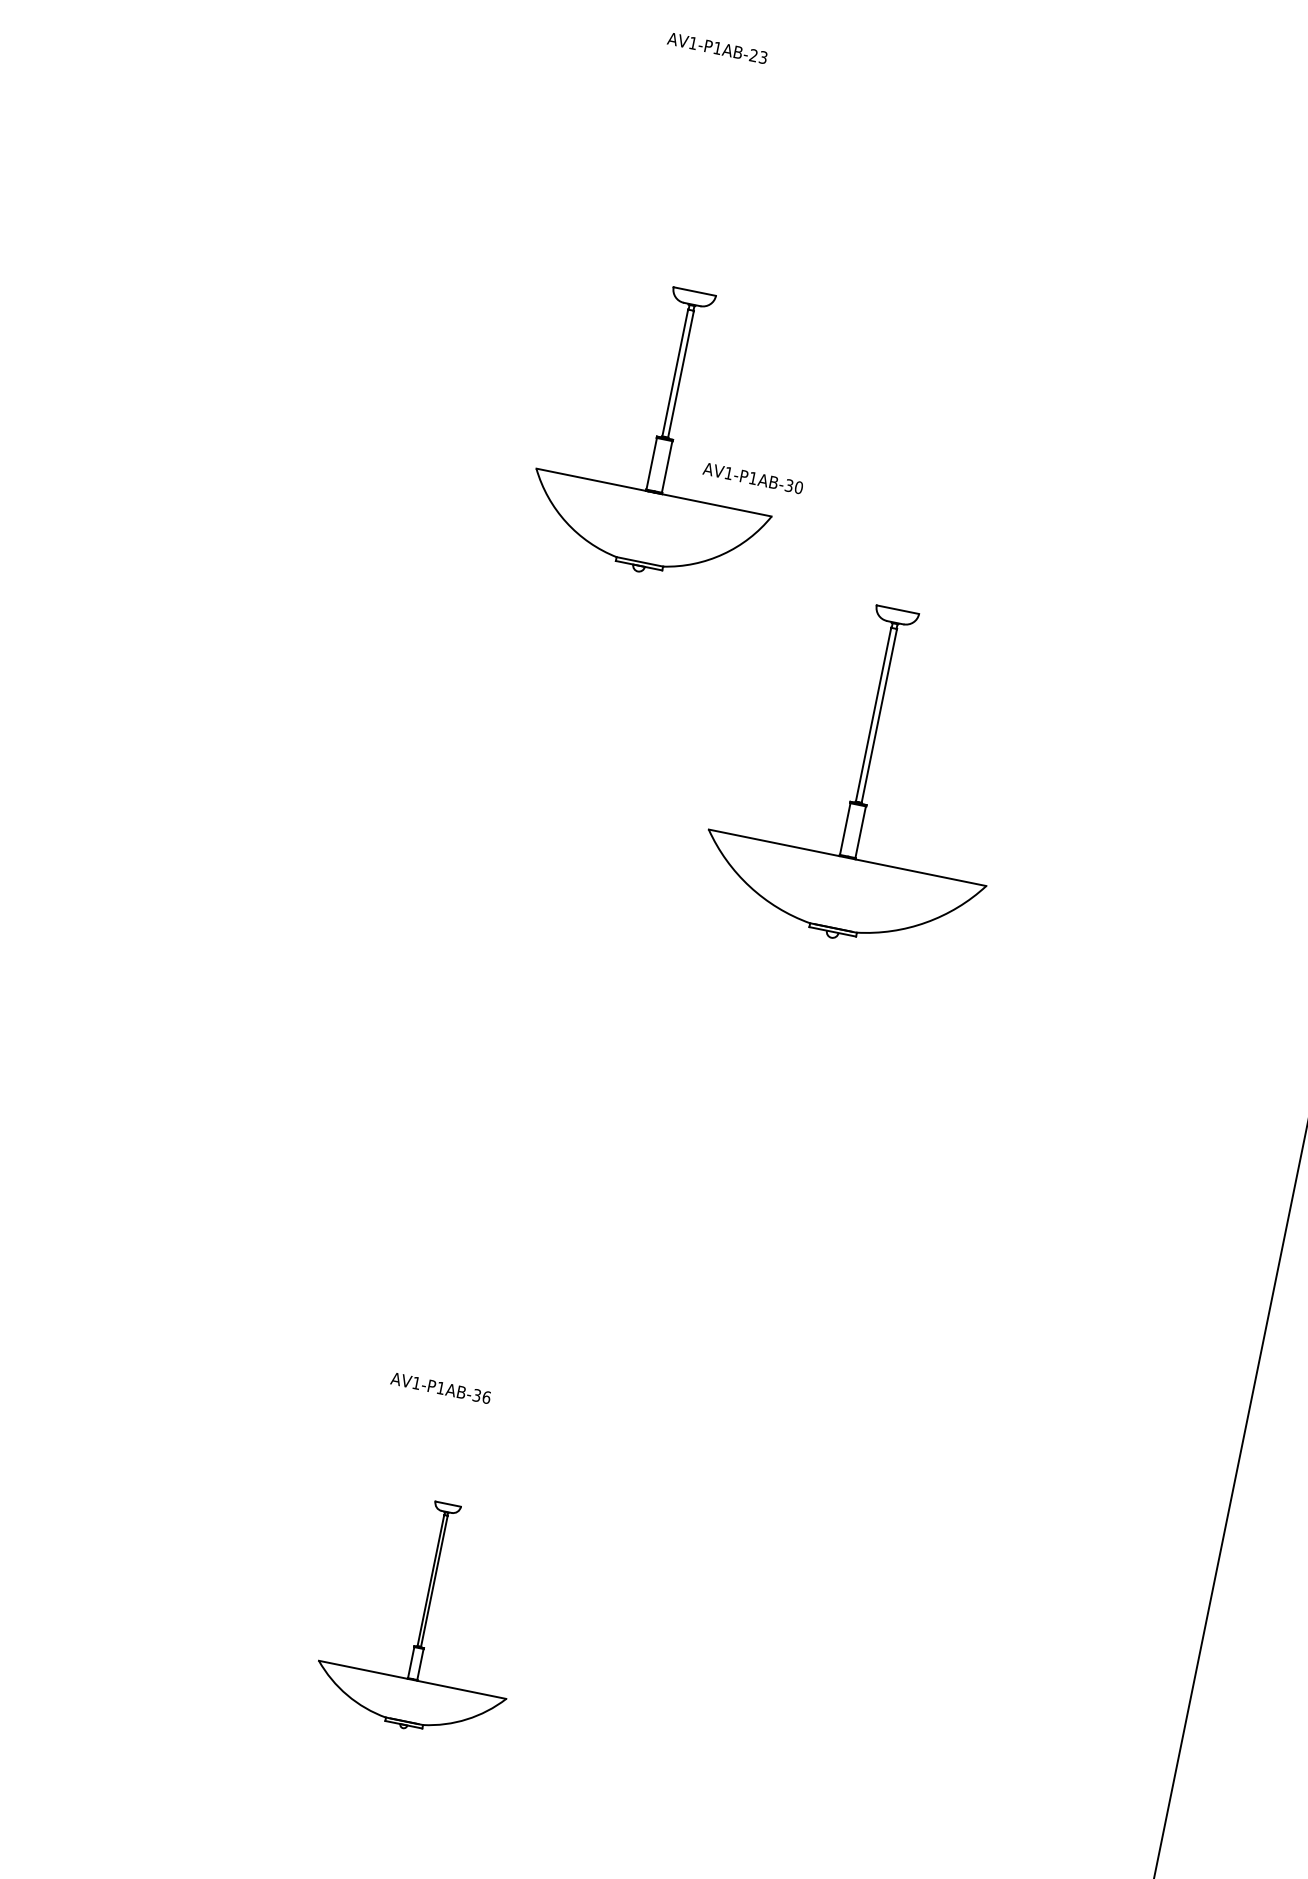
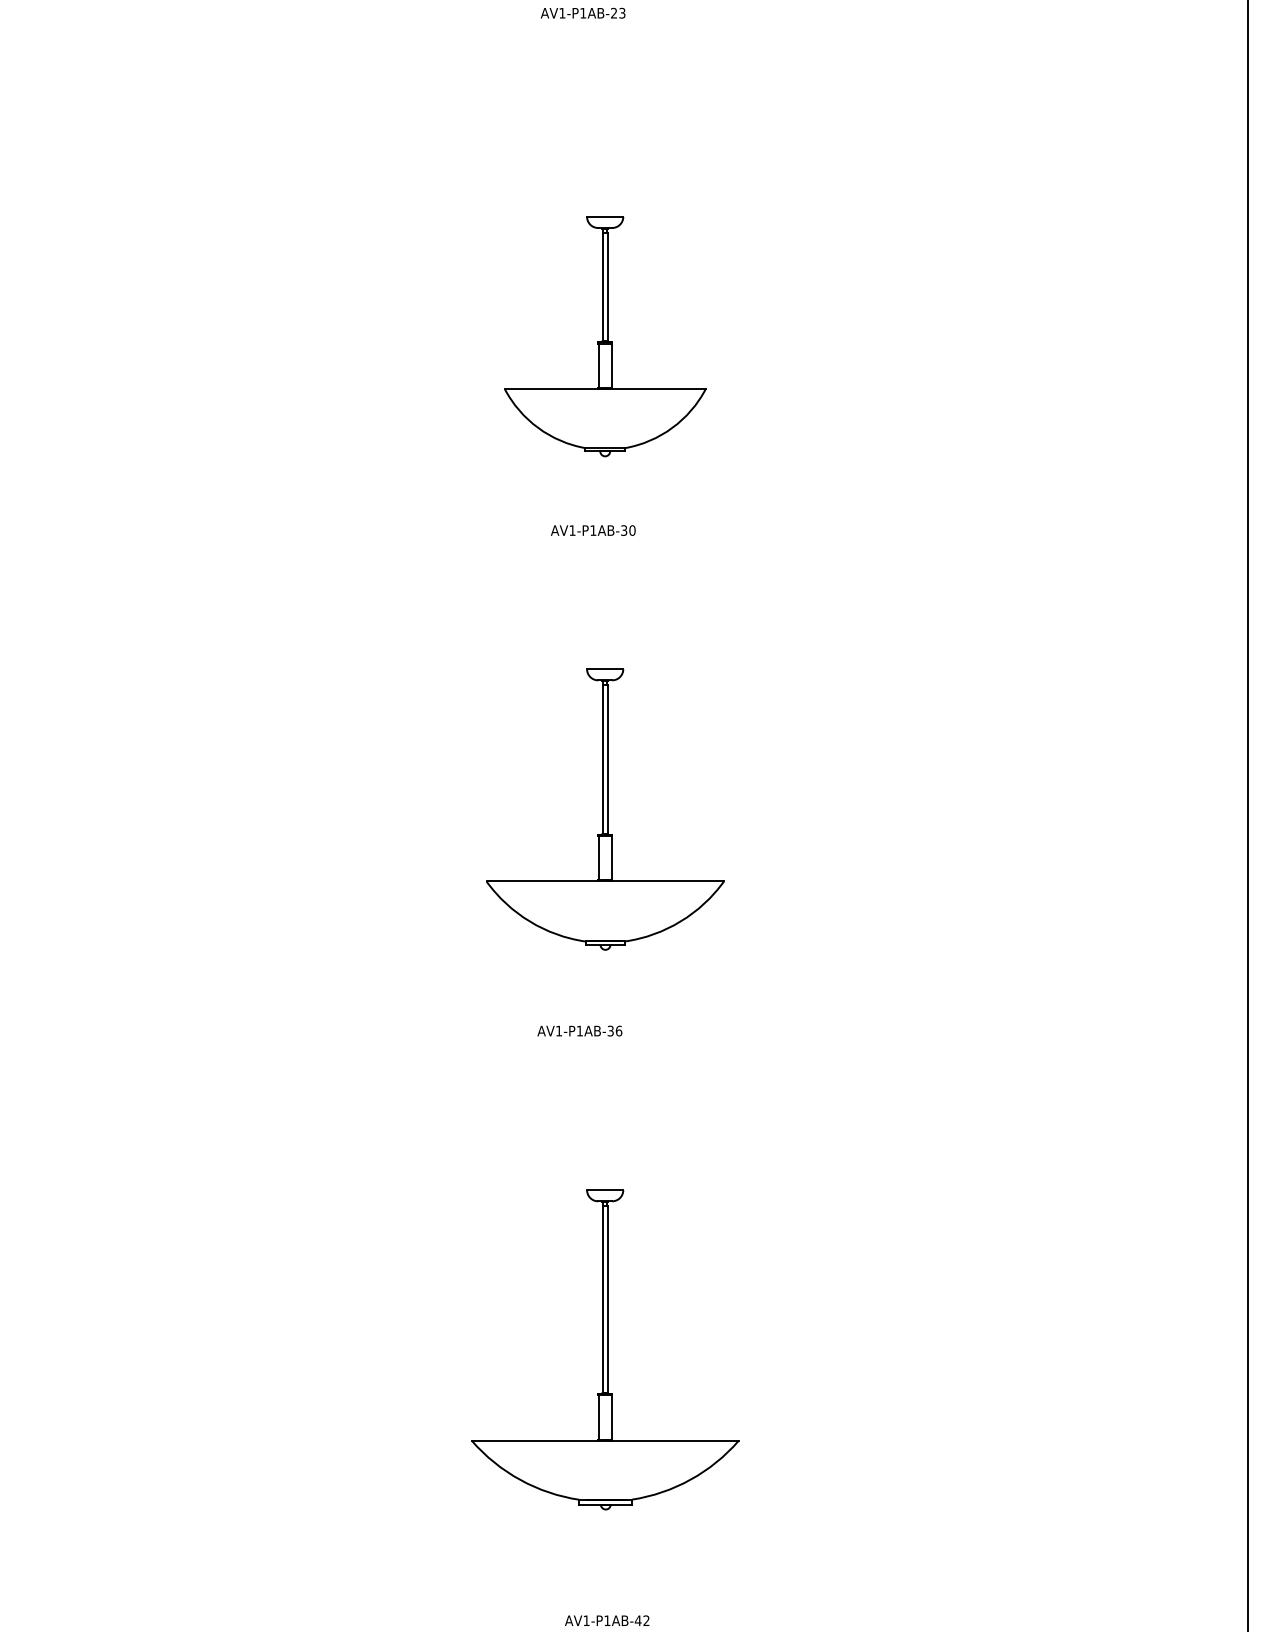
text: (753, 478) -> (593, 530), moved
part: (864, 773) -> (605, 809), moved
text: (440, 1387) -> (579, 1030), moved
part: (425, 1615) -> (605, 1349), size x1.67

